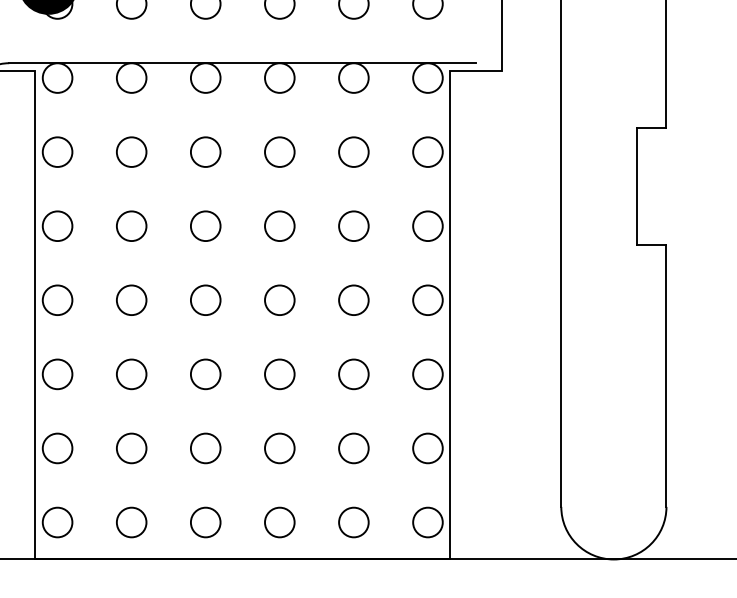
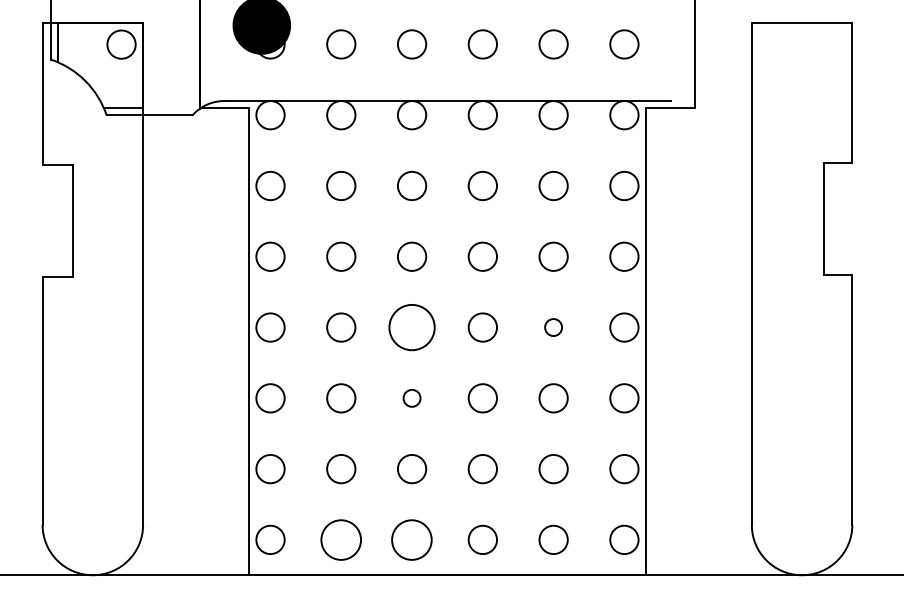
circle: (205, 300) -> (411, 327), size x1.6
circle: (353, 300) -> (553, 327), size x0.6
circle: (205, 374) -> (411, 398), size x0.6
circle: (131, 522) -> (341, 539), size x1.4
circle: (206, 522) -> (412, 539), size x1.4

